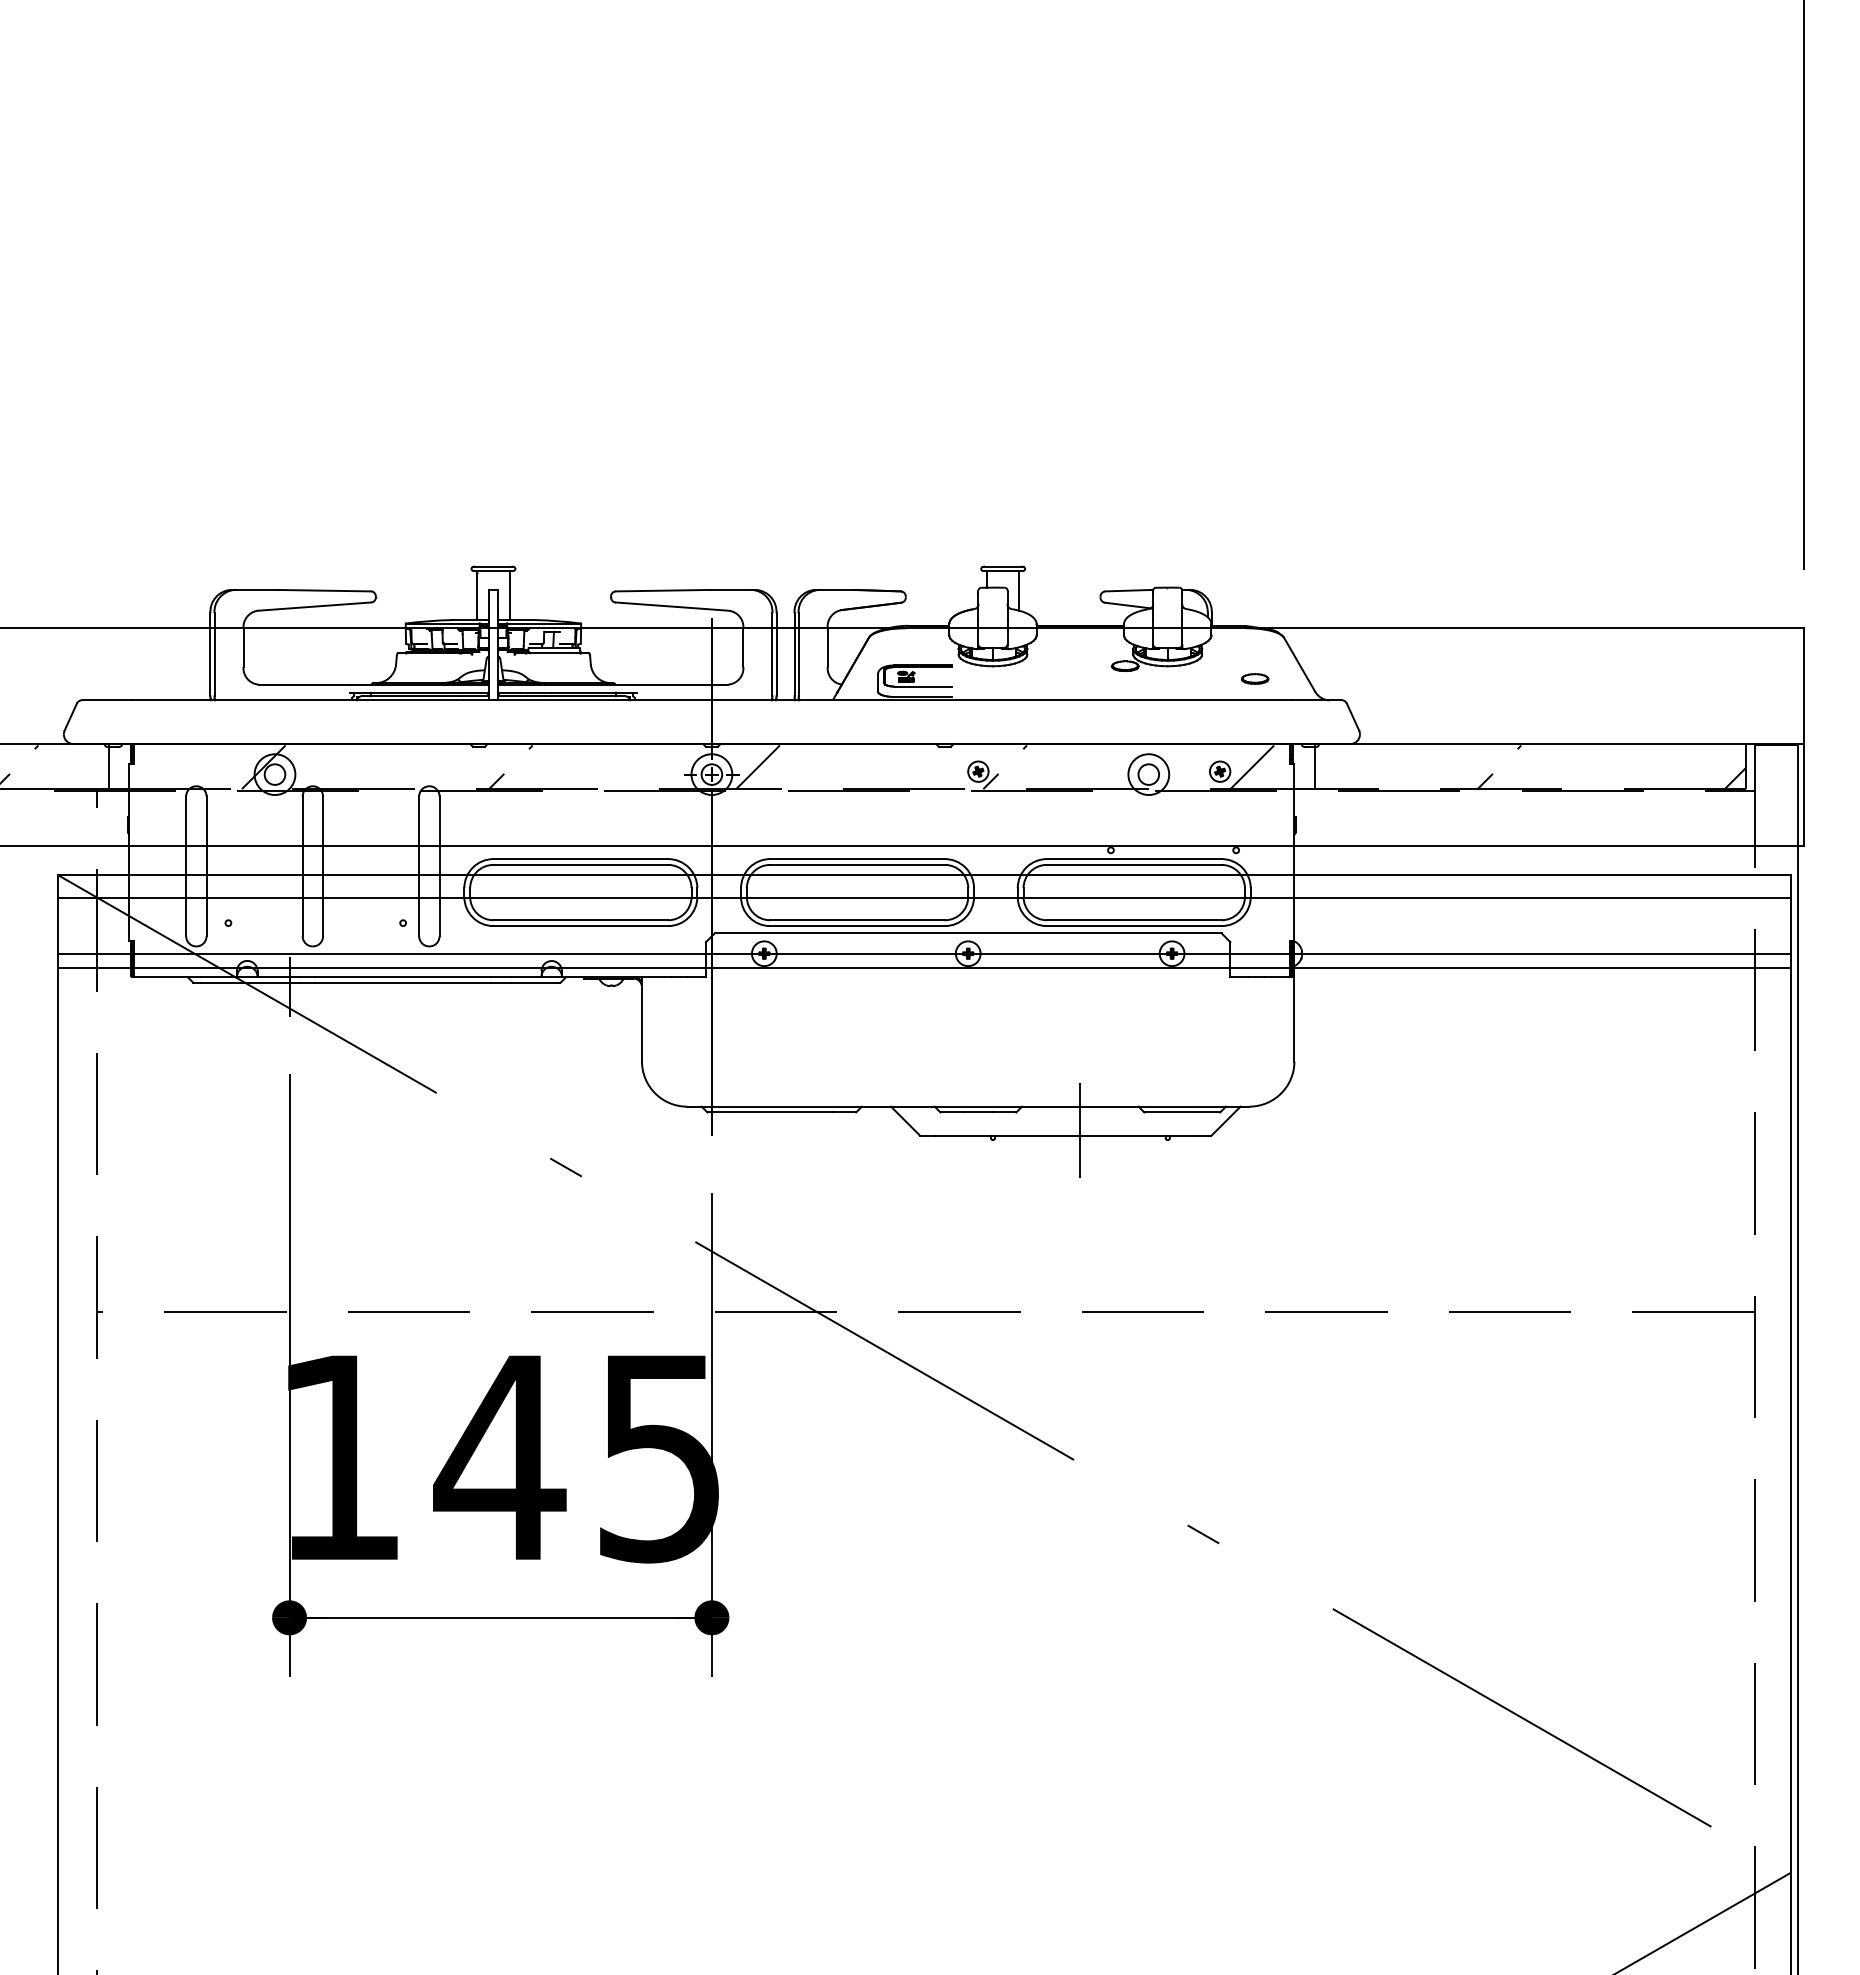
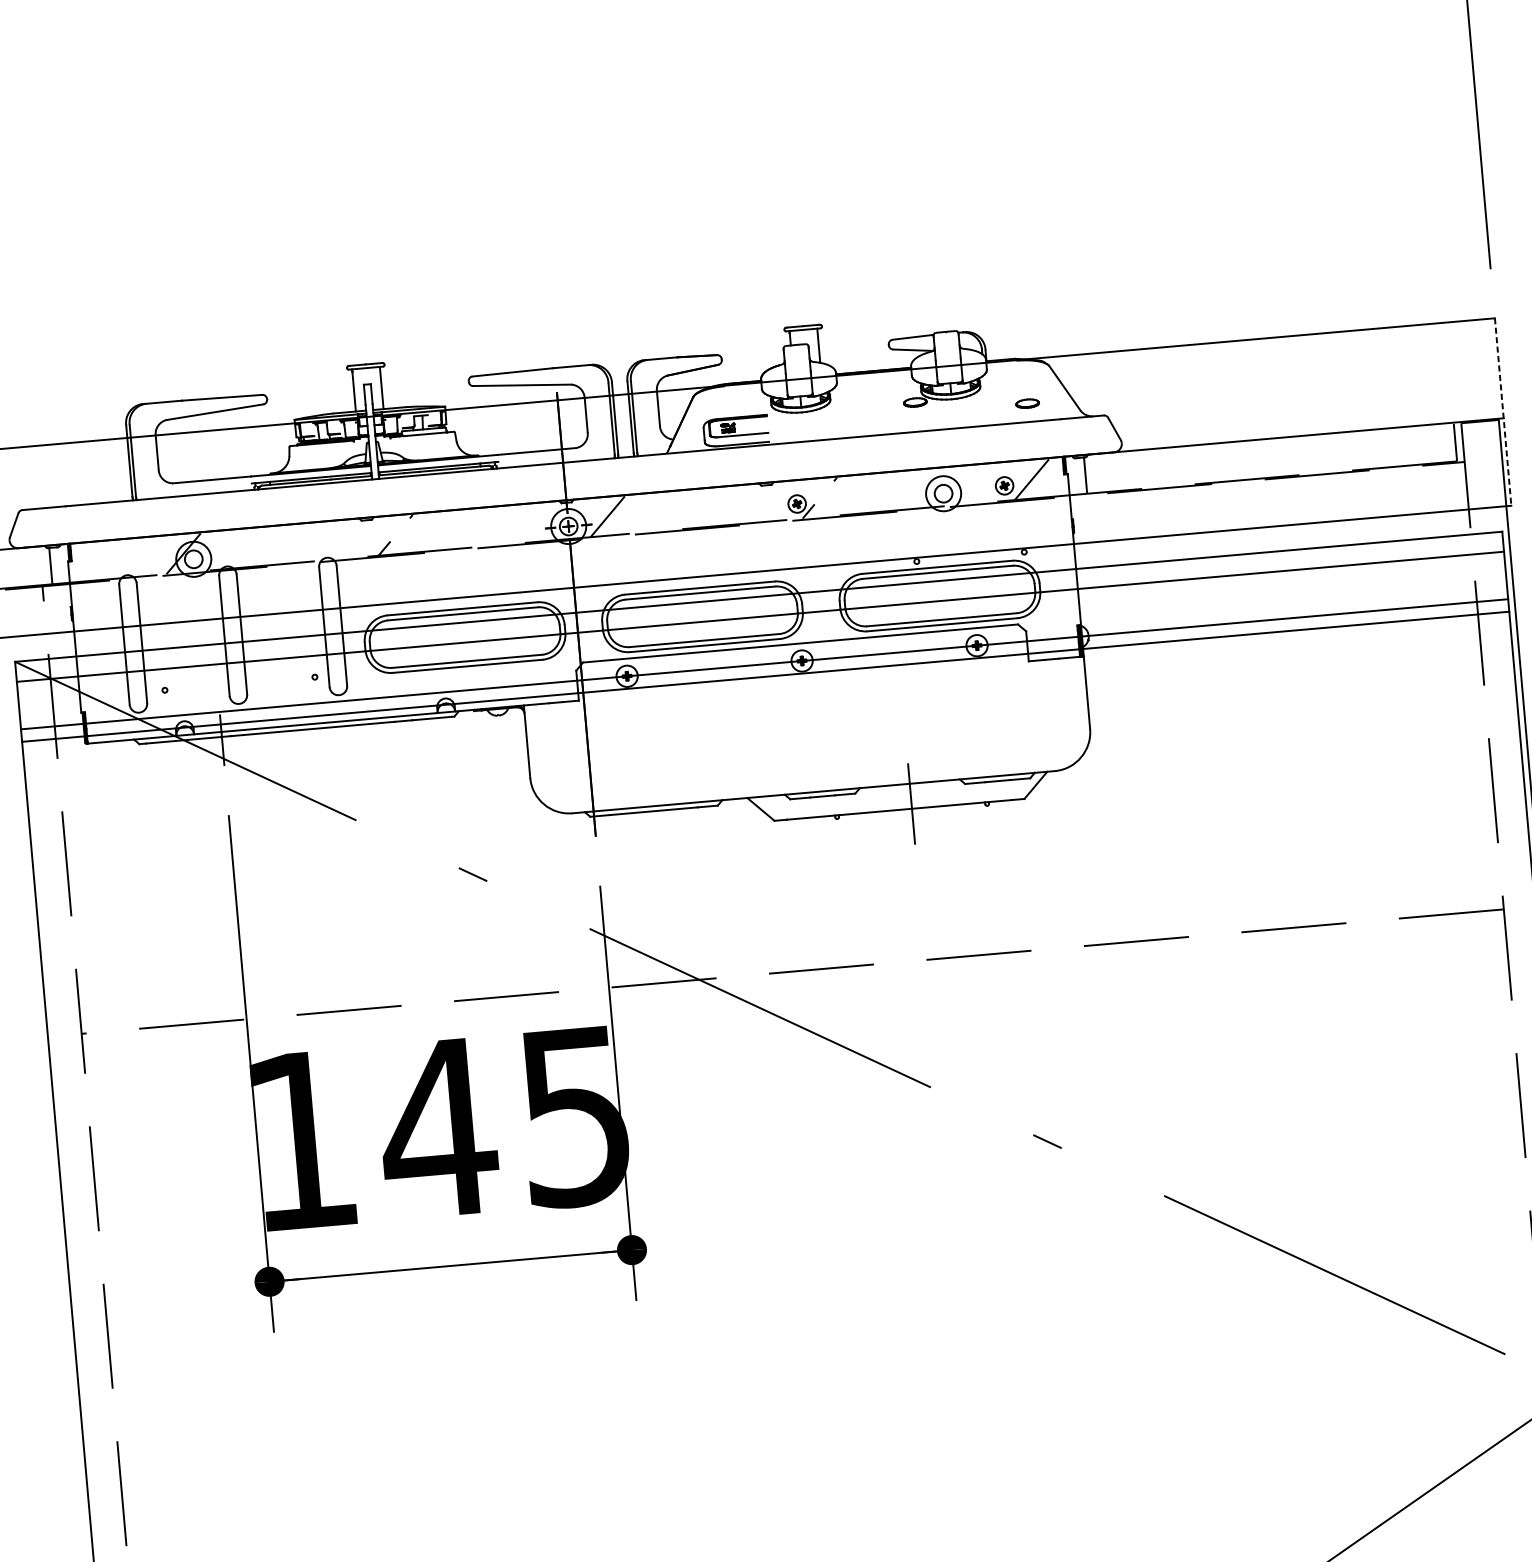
line: (1804, 737) -> (1503, 412), solid -> dashed
hatch: (1611, 767) -> (1340, 452), removed

